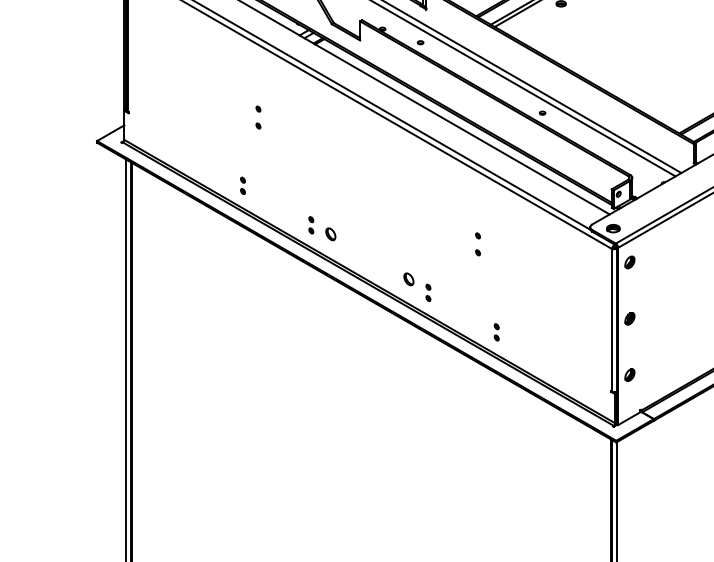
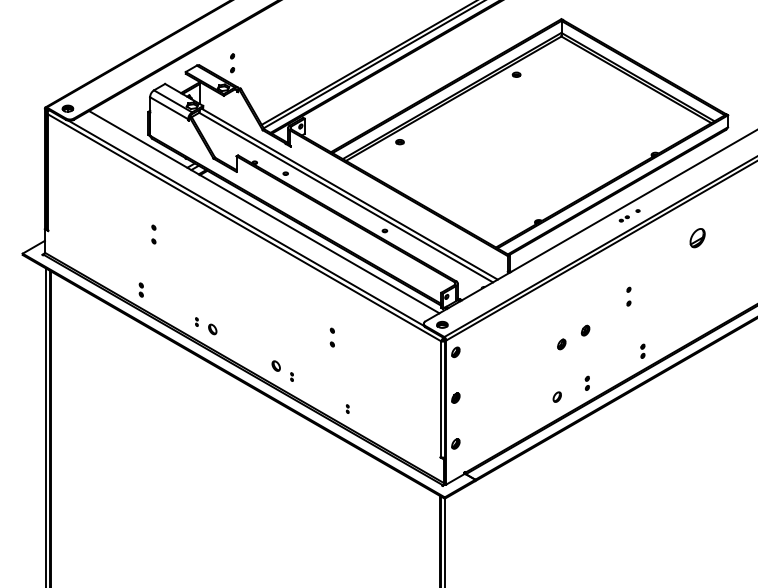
part: (310, 224) -> (196, 321), size x0.6
part: (427, 292) -> (291, 376), size x0.6
part: (496, 331) -> (347, 408), size x0.6

